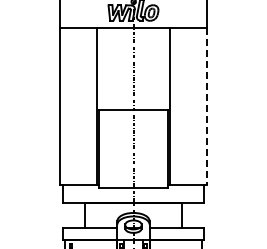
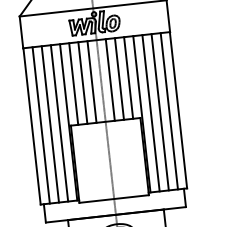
line: (105, 68) -> (73, 83), added
line: (115, 68) -> (83, 82), added
line: (124, 68) -> (92, 81), added
line: (142, 68) -> (110, 79), added
line: (151, 68) -> (119, 78), added
line: (161, 68) -> (128, 77), added
line: (69, 106) -> (41, 125), added
line: (78, 106) -> (50, 124), added
line: (87, 106) -> (59, 123), added
line: (179, 106) -> (151, 113), added
line: (188, 106) -> (159, 112), added
line: (197, 106) -> (168, 111), added
line: (207, 106) -> (178, 110), dashed -> solid

